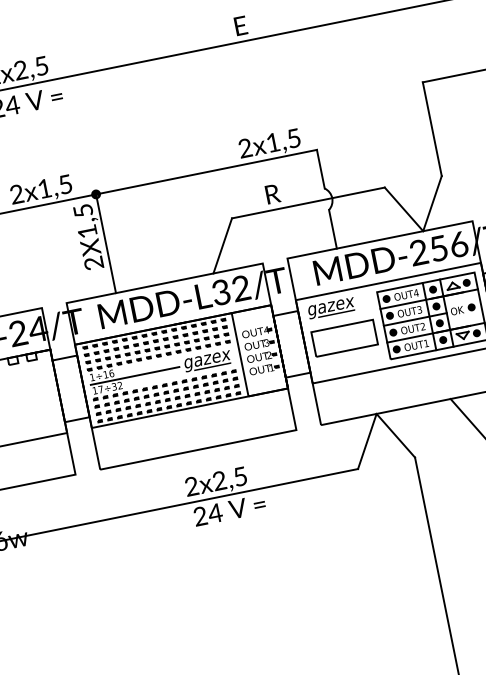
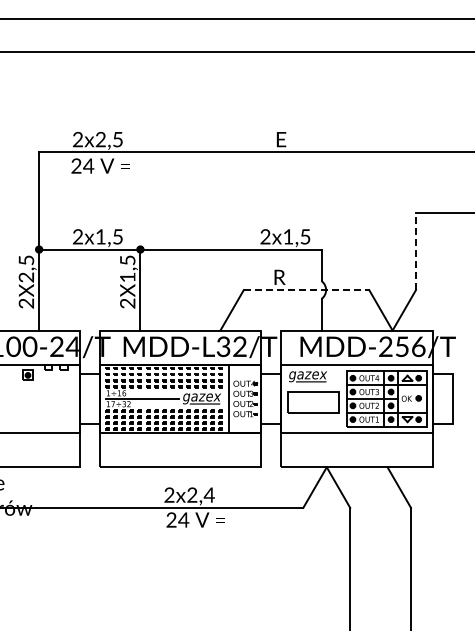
line: (432, 129) -> (416, 251), solid -> dashed
line: (308, 203) -> (306, 290), solid -> dashed
text: (239, 476) -> (208, 494), 2x2,5 -> 2x2,4

